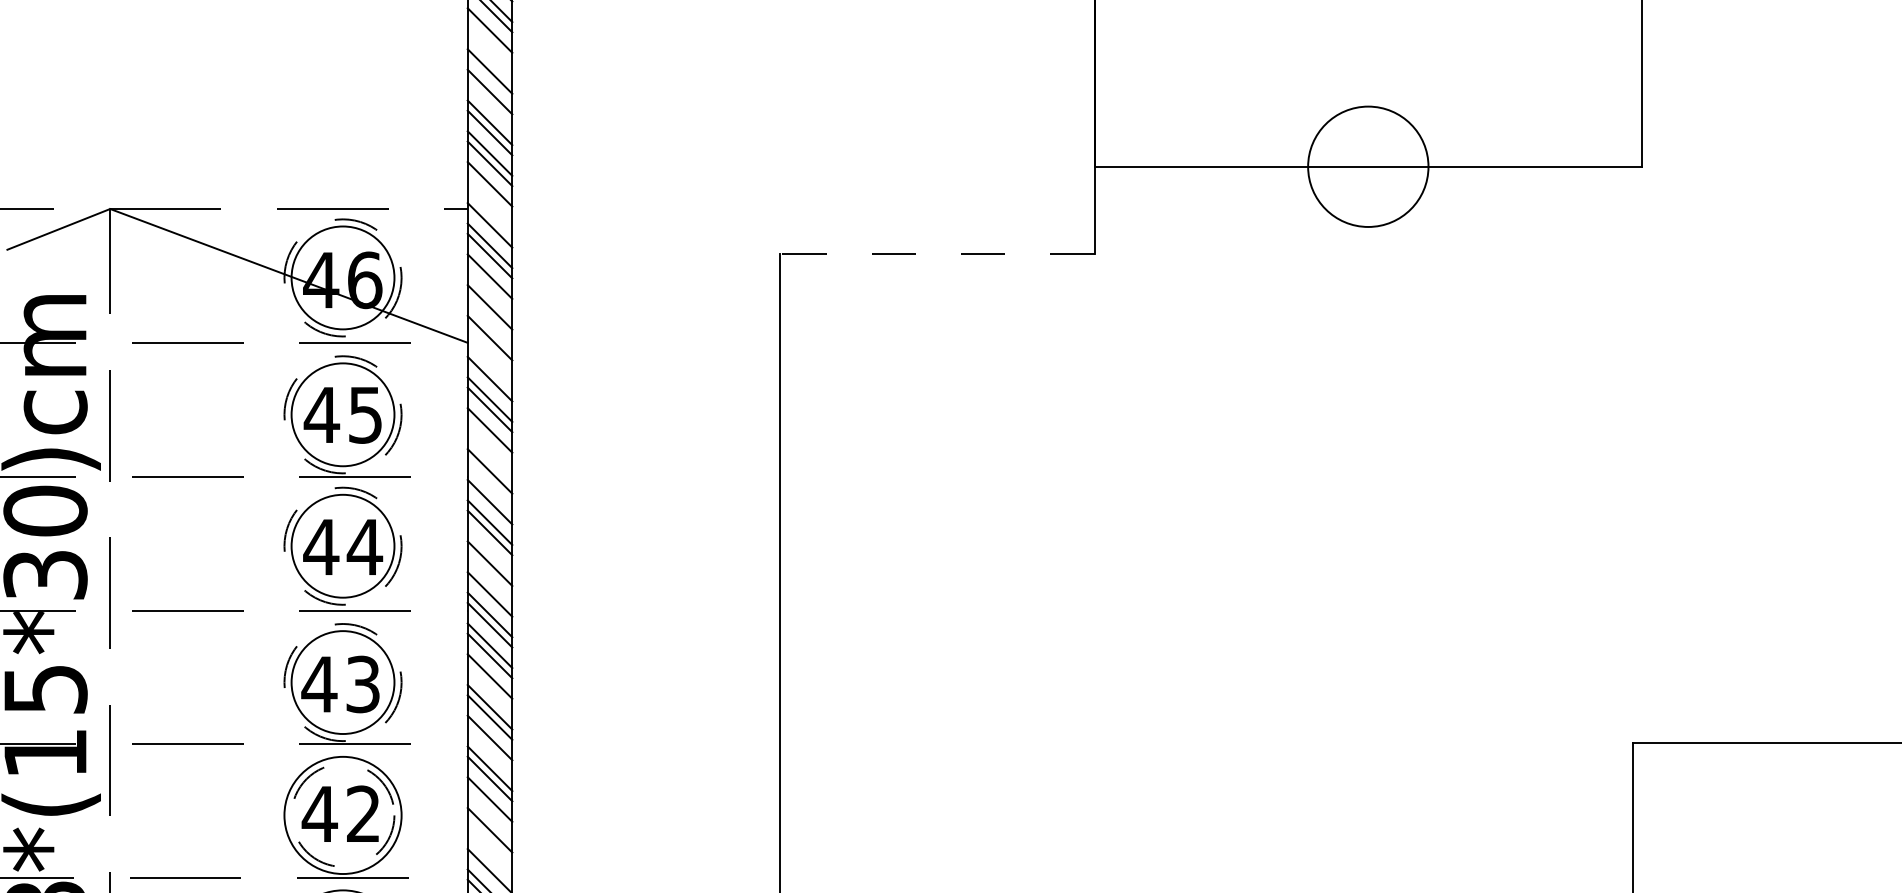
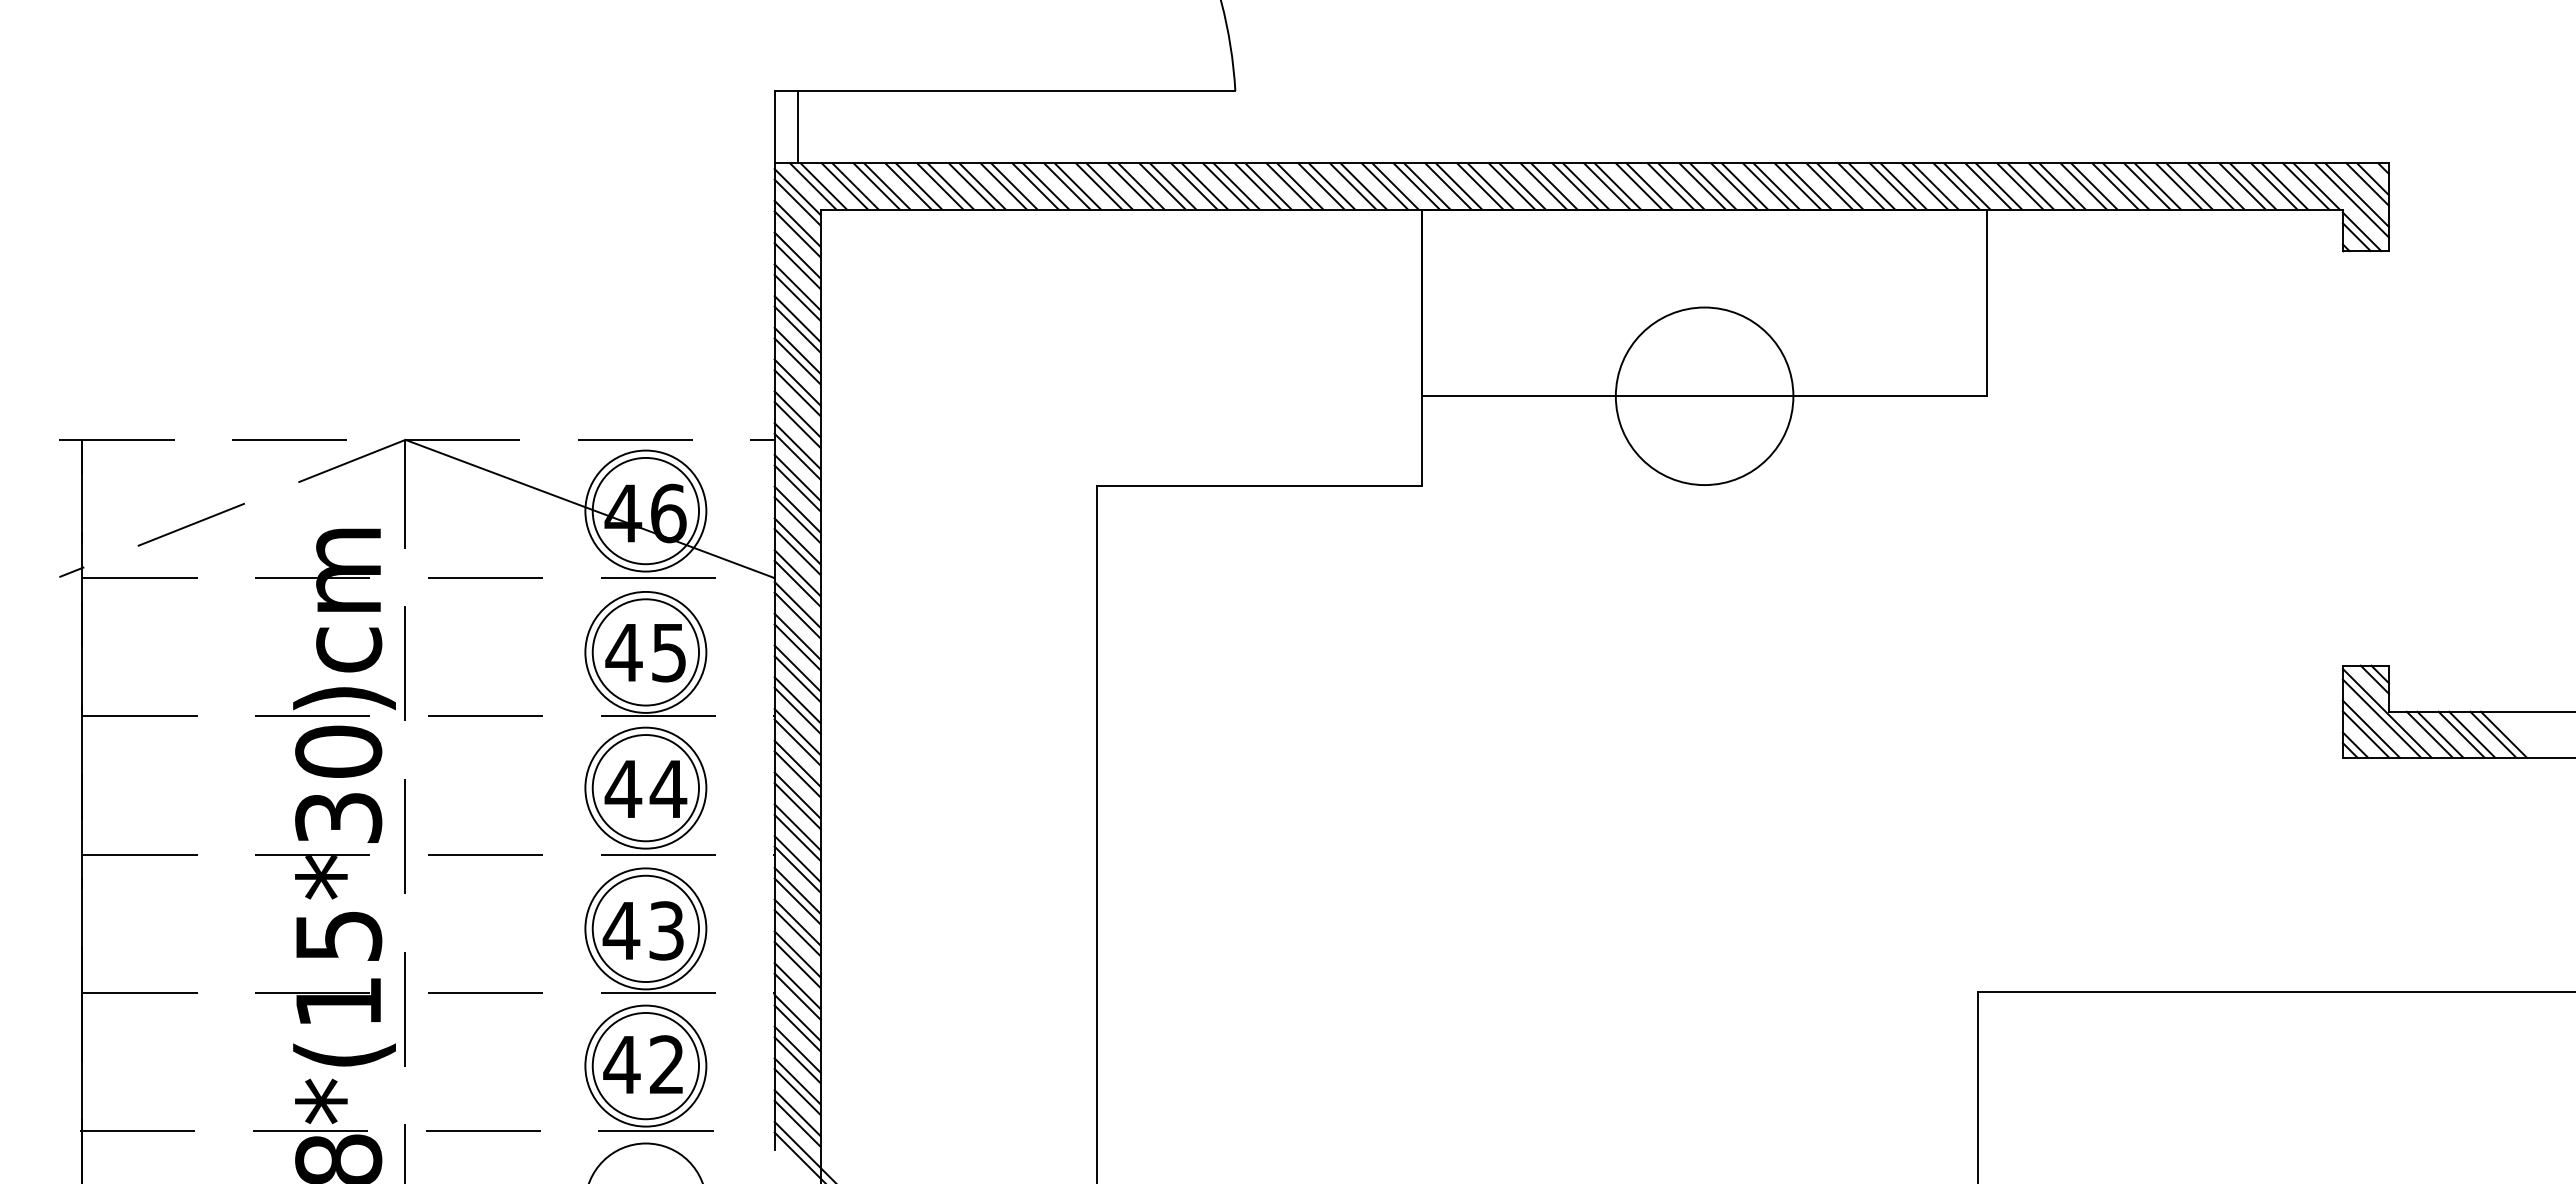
line: (489, 41) -> (797, 266), added
line: (489, 61) -> (797, 287), added
line: (489, 102) -> (797, 329), added
circle: (1368, 166) -> (1704, 396), size x1.43
line: (489, 194) -> (797, 424), added
line: (489, 215) -> (797, 446), added
line: (937, 253) -> (1259, 485), dashed -> solid
circle: (342, 277) -> (645, 510), dashed -> solid
line: (489, 287) -> (797, 520), added
line: (489, 318) -> (797, 552), added
line: (489, 348) -> (797, 583), added
line: (489, 368) -> (797, 604), added
circle: (342, 413) -> (645, 651), dashed -> solid
line: (489, 441) -> (797, 679), added
line: (489, 461) -> (797, 700), added
line: (489, 492) -> (797, 732), added
circle: (342, 545) -> (645, 787), dashed -> solid
line: (489, 553) -> (797, 795), added
line: (489, 584) -> (797, 827), added
circle: (342, 682) -> (645, 928), dashed -> solid
line: (489, 687) -> (797, 933), added
line: (489, 748) -> (797, 996), added
line: (489, 809) -> (797, 1060), added
circle: (342, 814) -> (645, 1065), dashed -> solid
line: (489, 840) -> (797, 1092), added
line: (489, 861) -> (797, 1113), added

